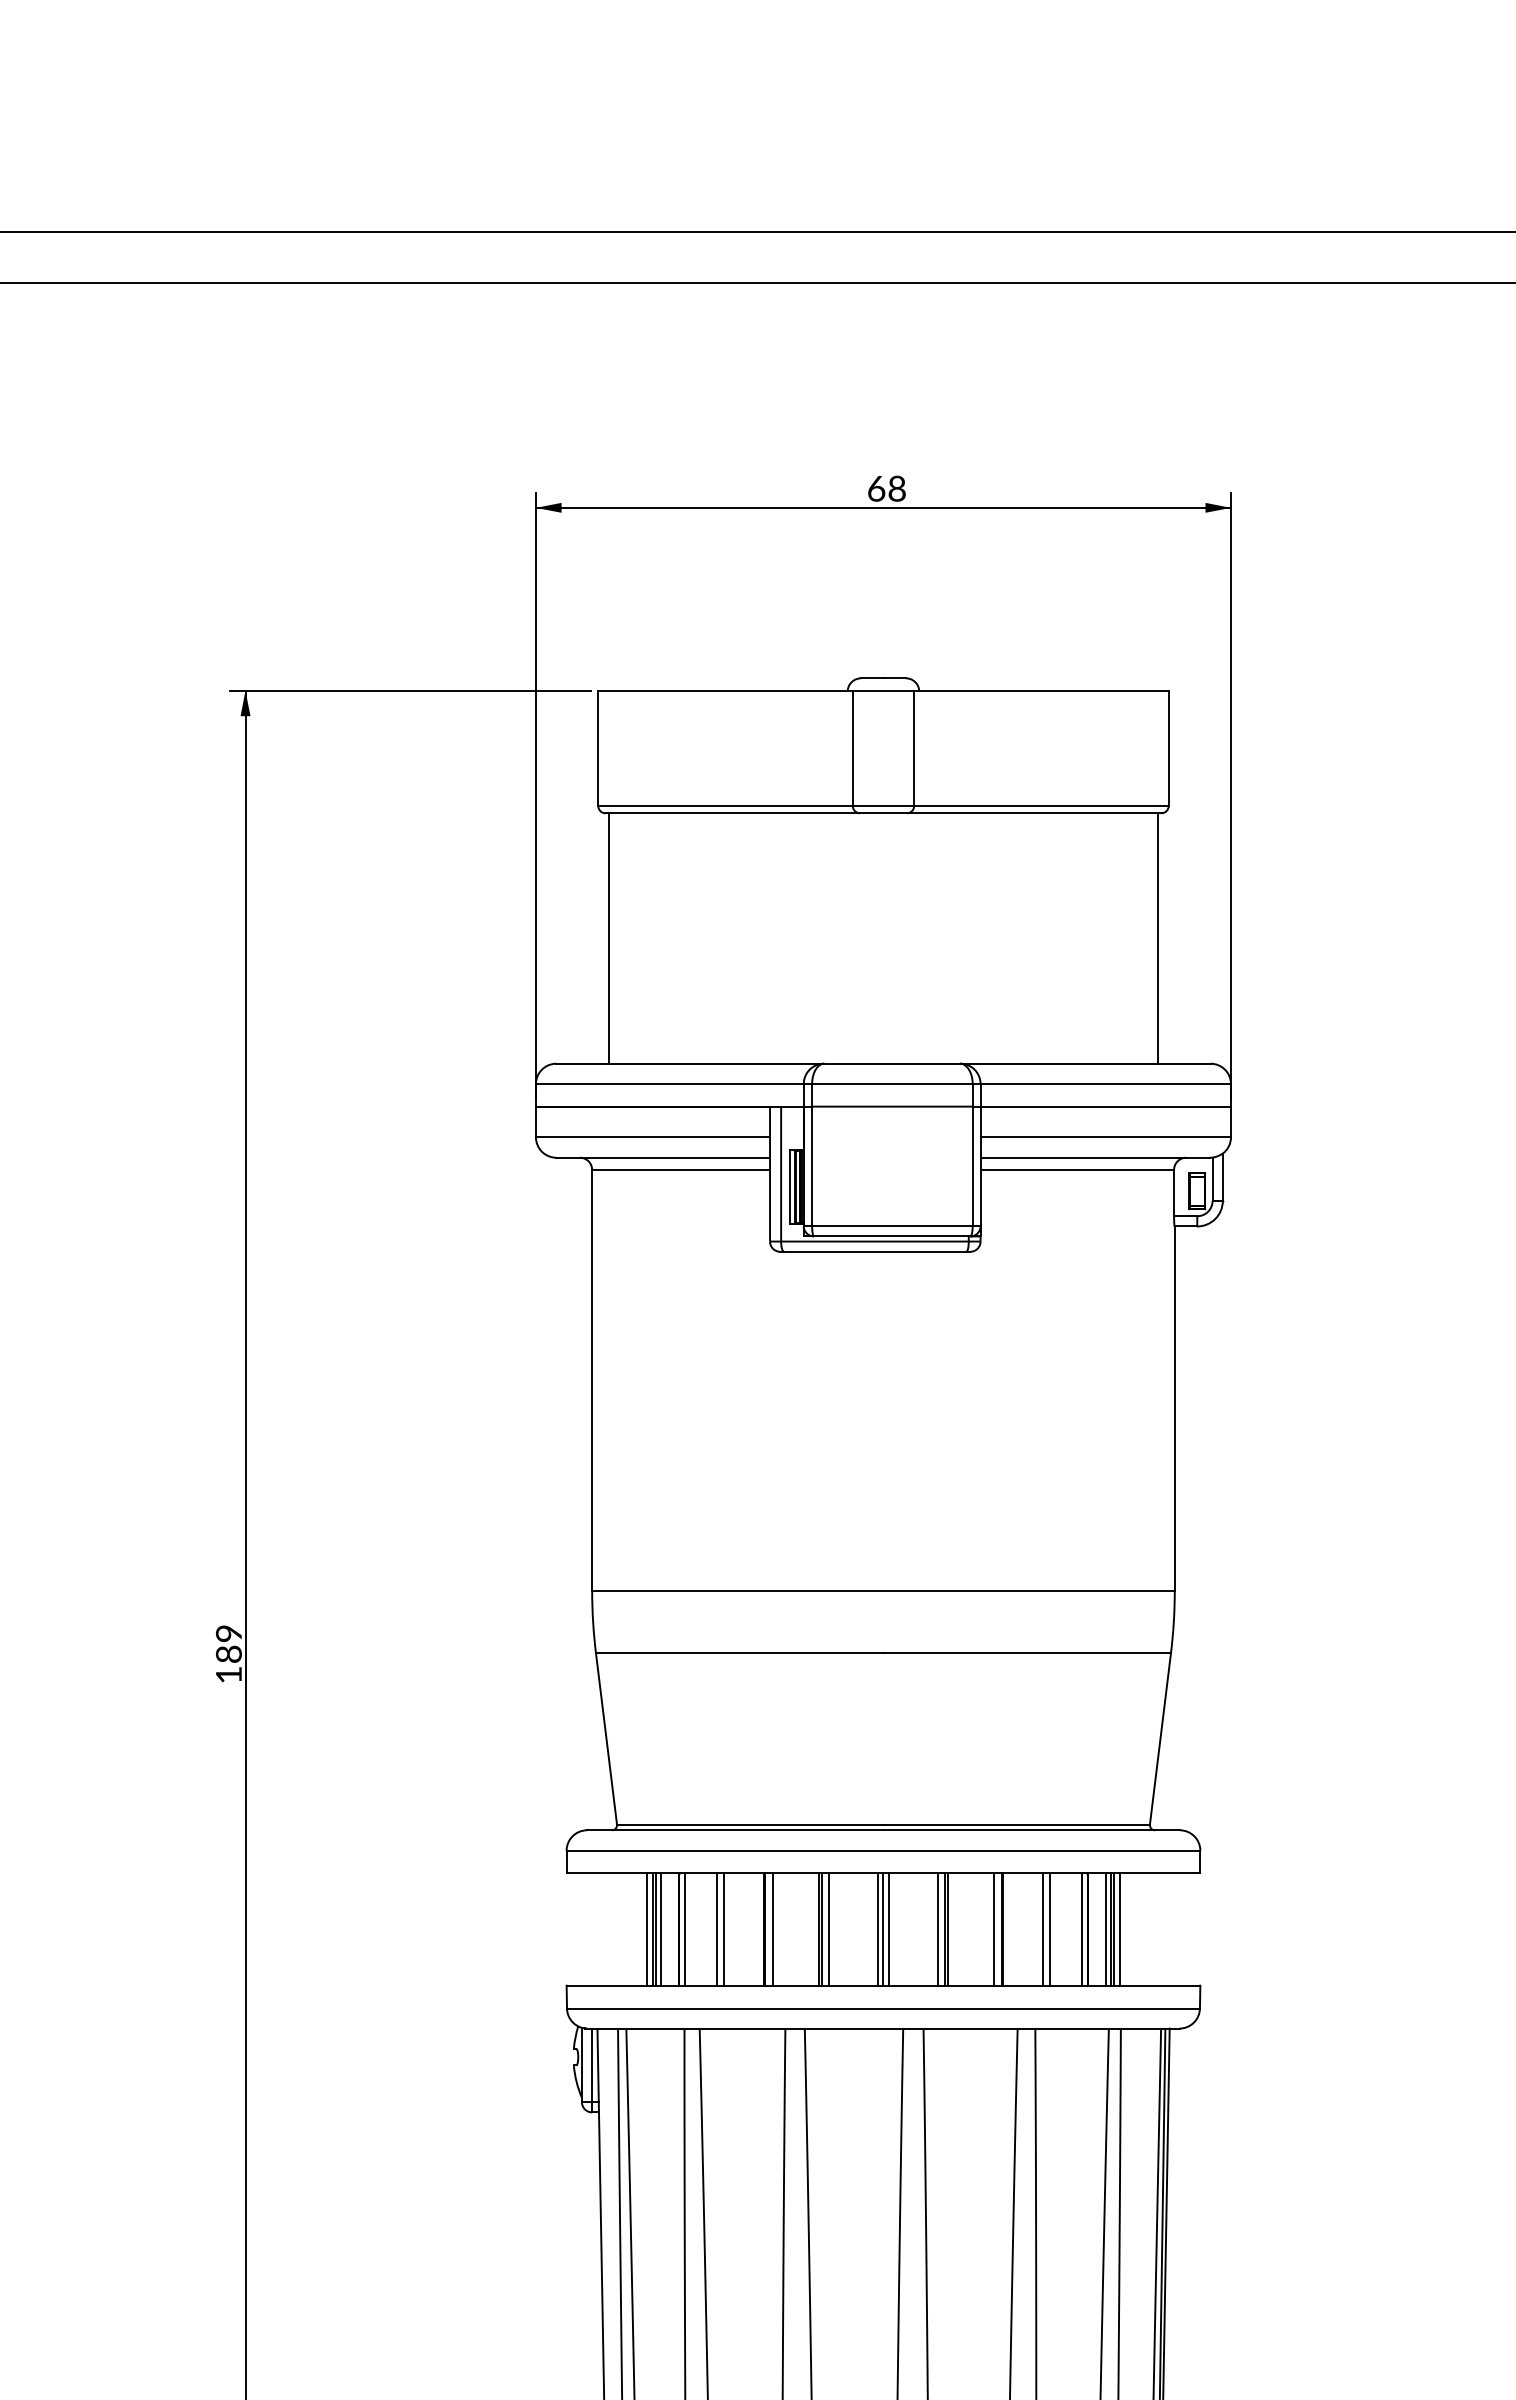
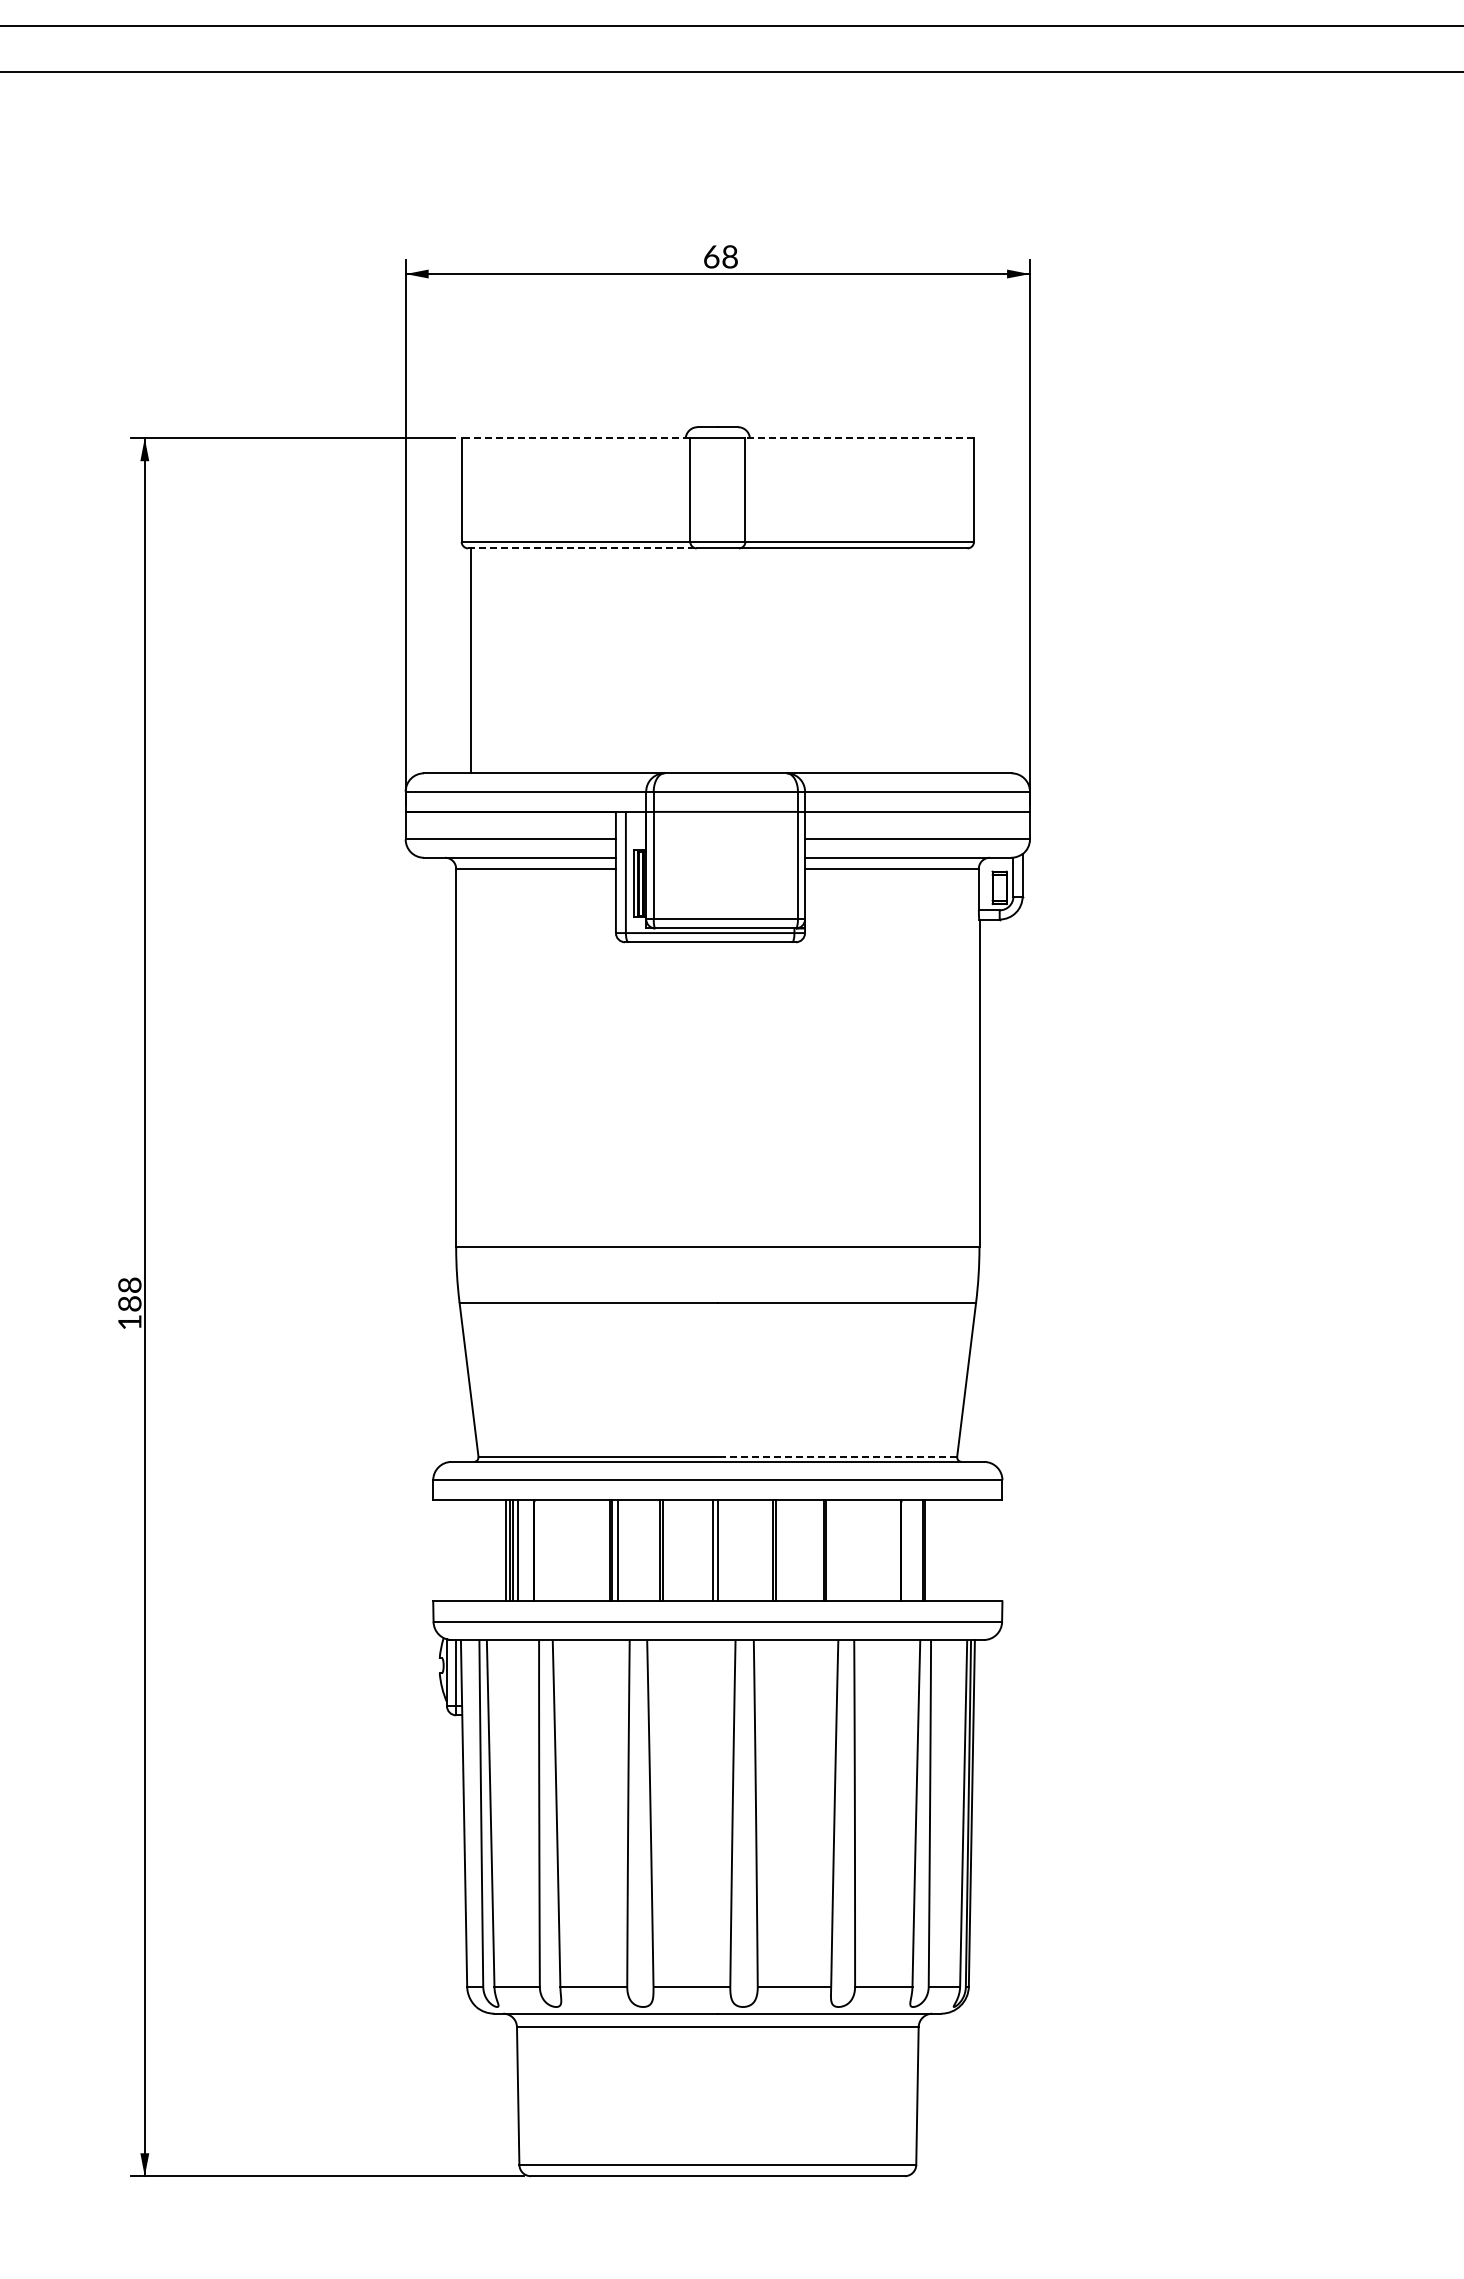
line: (725, 690) -> (575, 438), solid -> dashed
line: (1041, 690) -> (859, 438), solid -> dashed
line: (732, 813) -> (582, 548), solid -> dashed
line: (1158, 938) -> (964, 660), removed
text: (229, 1632) -> (130, 1284), 189 -> 188
line: (1016, 1824) -> (837, 1456), solid -> dashed
line: (684, 1928) -> (539, 1550), removed
line: (716, 1928) -> (567, 1550), removed
line: (723, 1928) -> (574, 1550), removed
line: (828, 1928) -> (668, 1550), removed
line: (888, 1928) -> (722, 1550), removed
line: (937, 1928) -> (766, 1550), removed
line: (994, 1928) -> (817, 1550), removed
line: (1043, 1928) -> (861, 1550), removed
line: (1050, 1928) -> (867, 1550), removed
line: (1081, 1928) -> (895, 1550), removed
line: (1105, 1928) -> (917, 1550), removed
line: (1119, 1928) -> (929, 1550), removed

